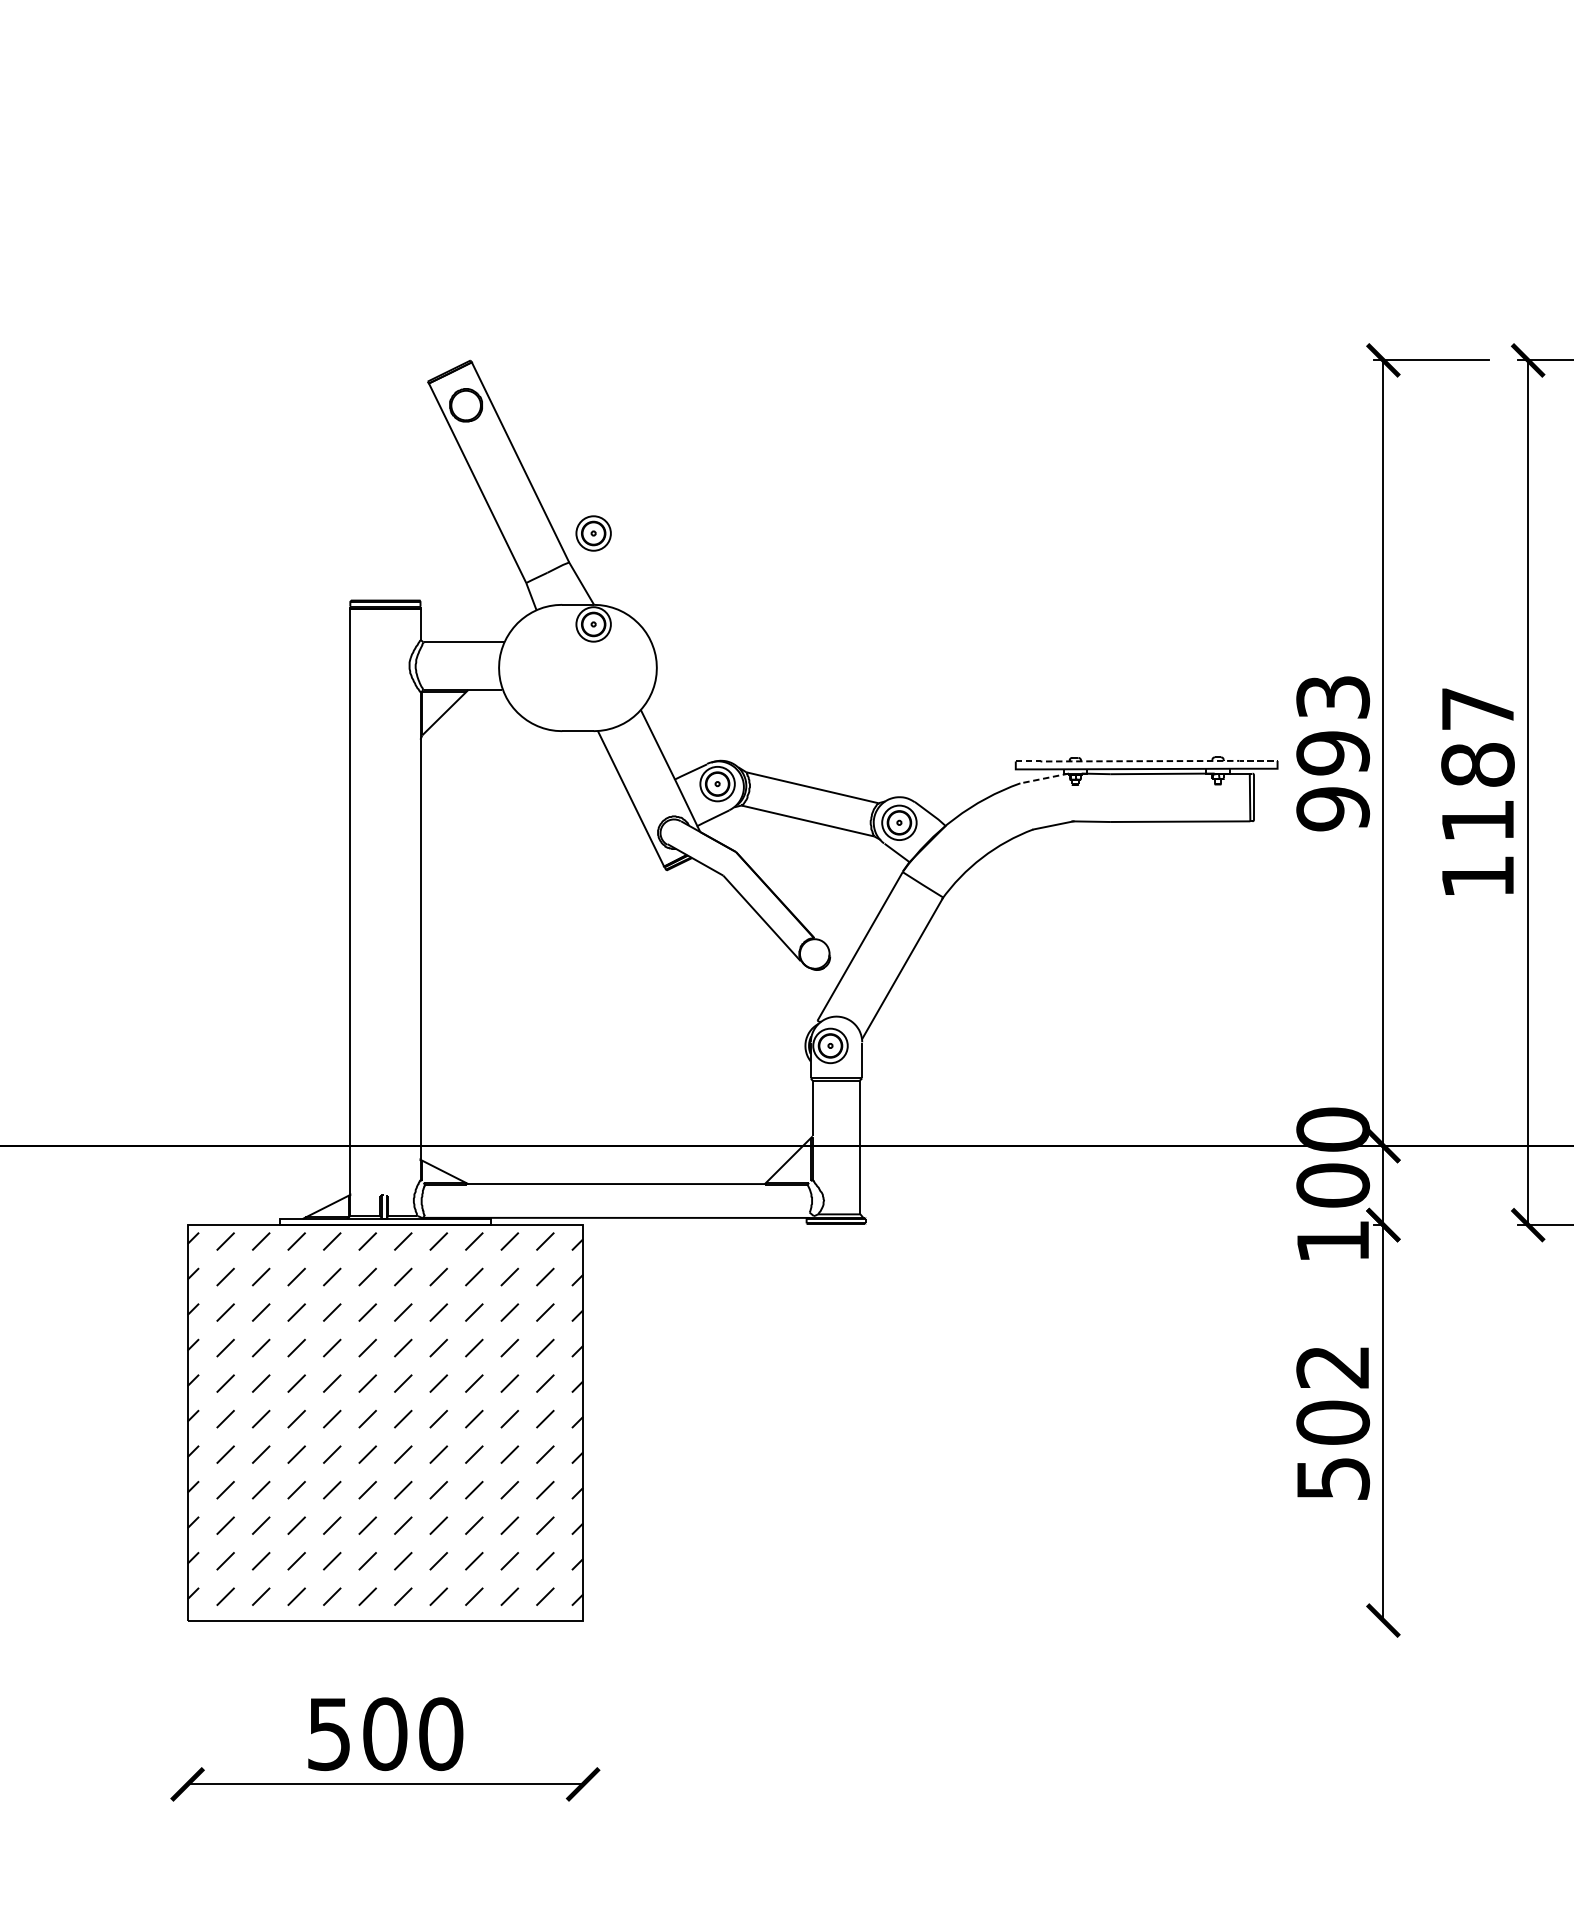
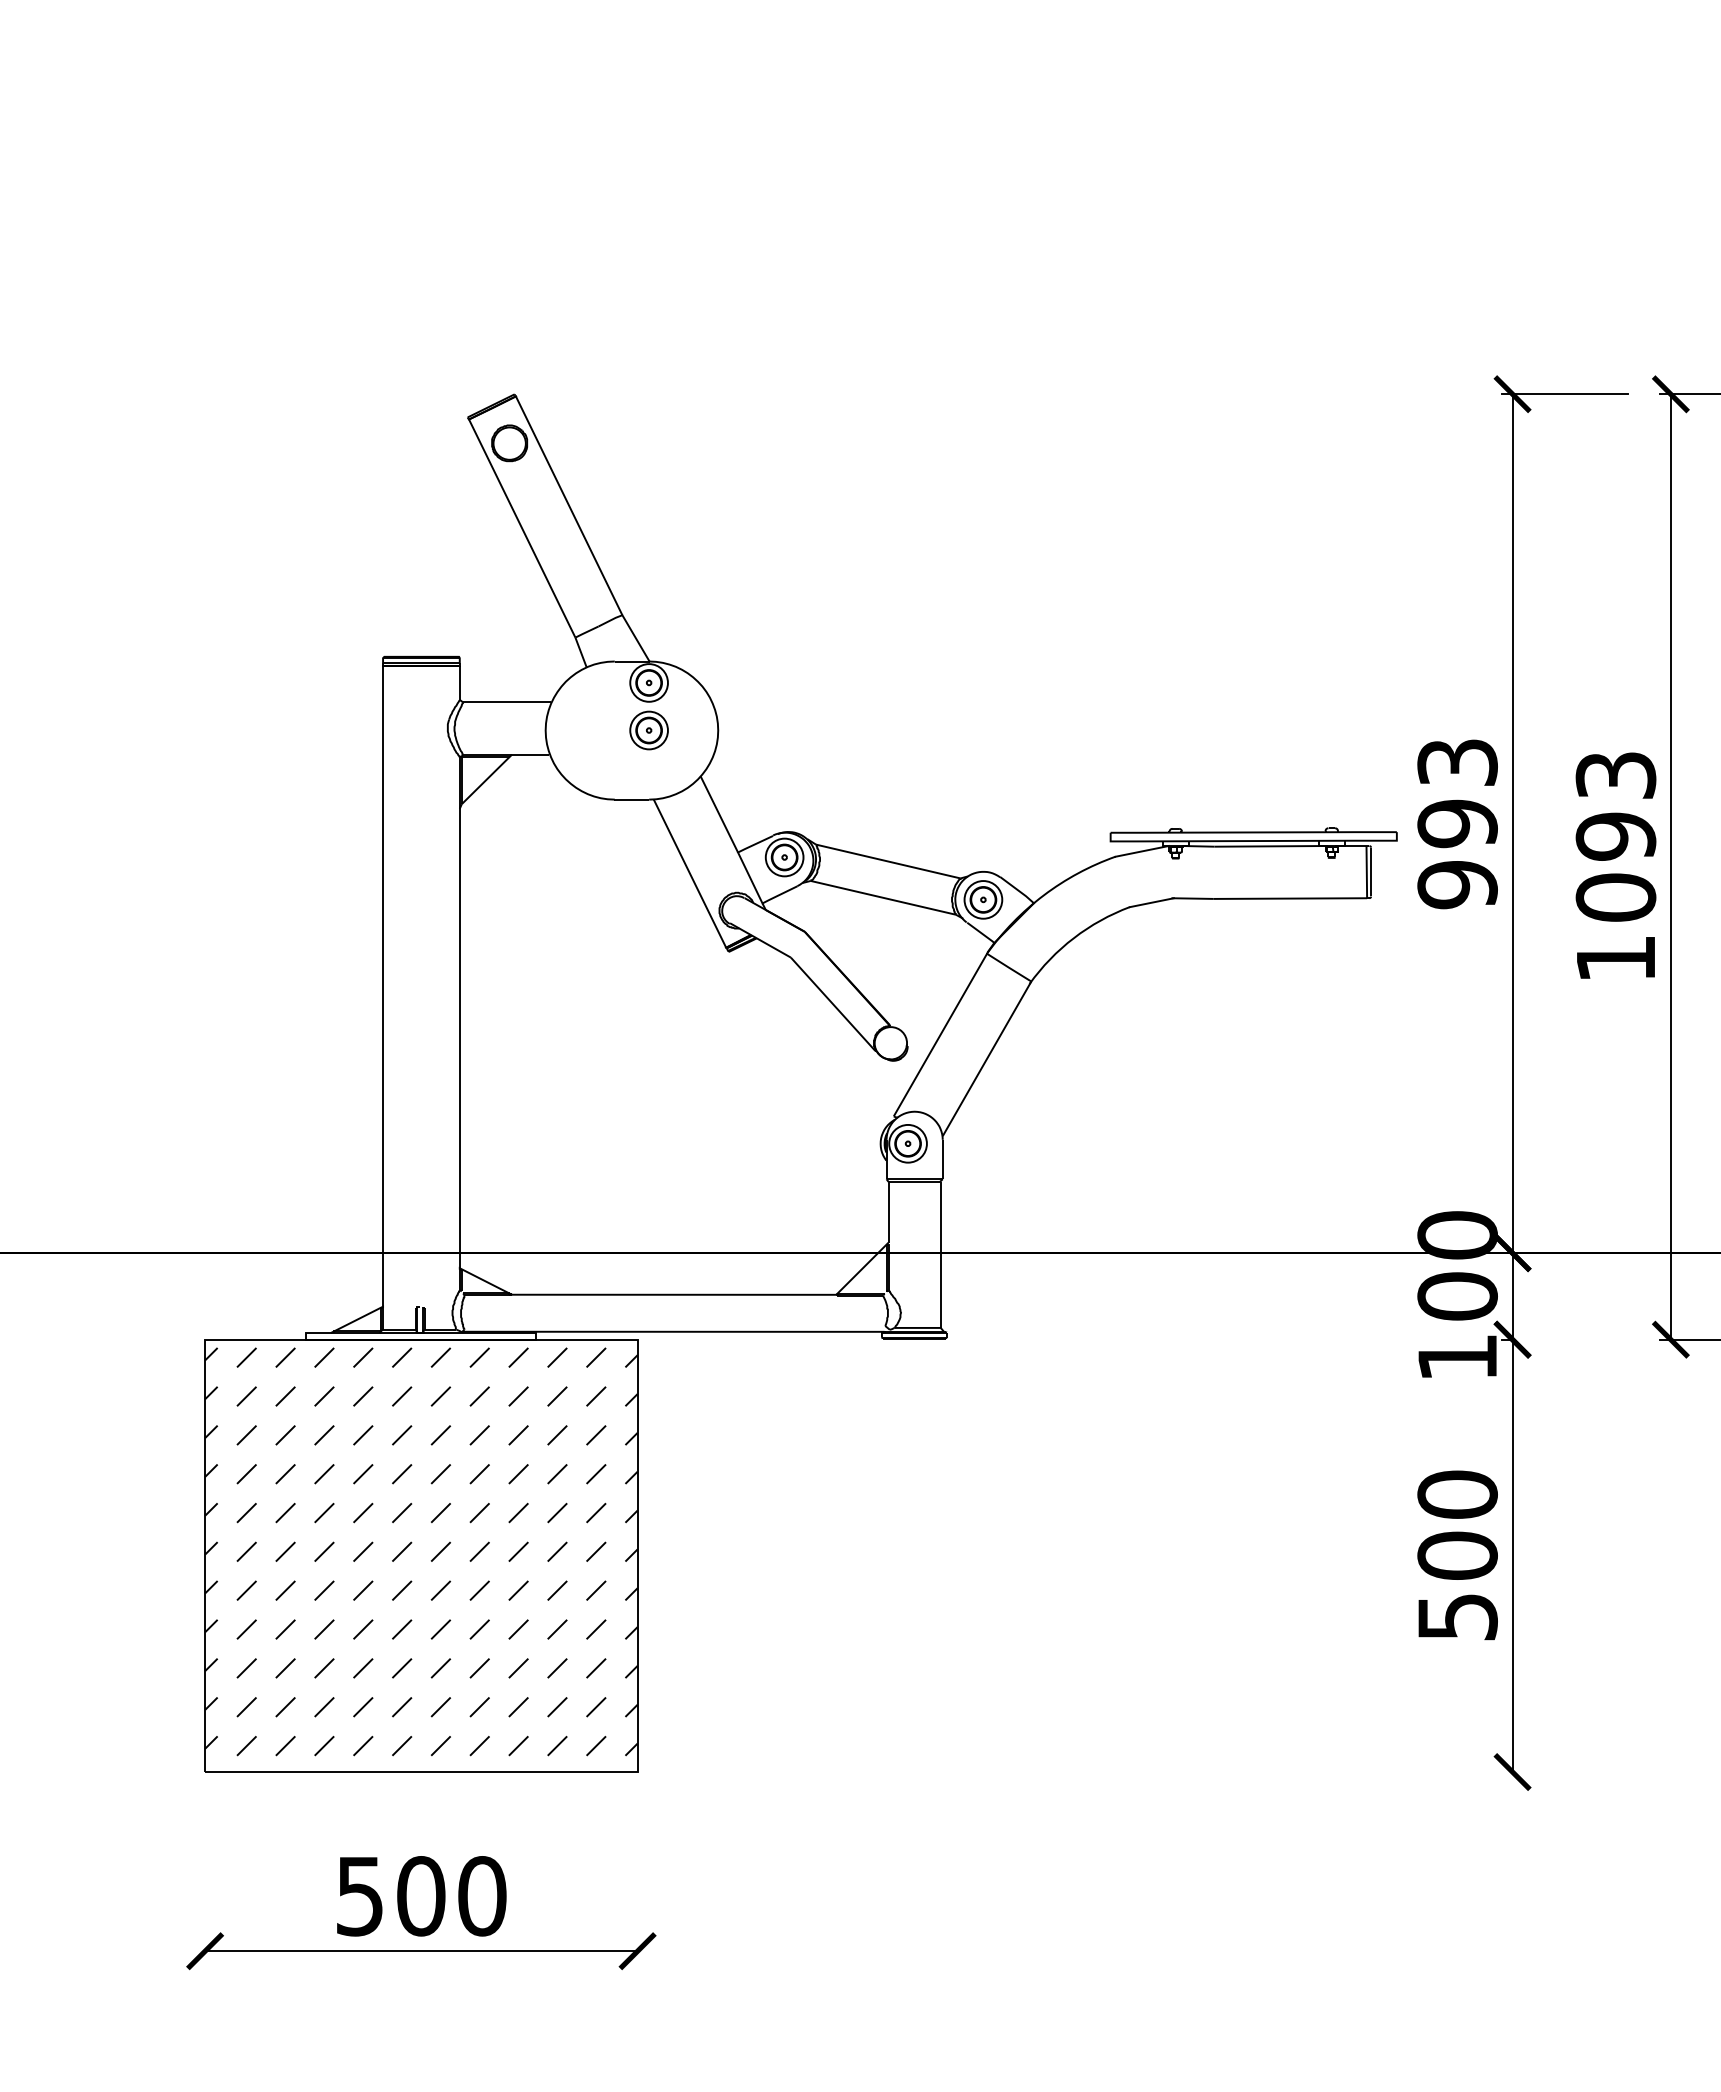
part: (593, 533) -> (648, 730), moved
line: (1146, 761) -> (1253, 832), dashed -> solid
text: (1477, 764) -> (1615, 836), 1187 -> 1093
line: (1044, 778) -> (1141, 851), dashed -> solid
text: (1333, 1366) -> (1457, 1494), 502 -> 500

